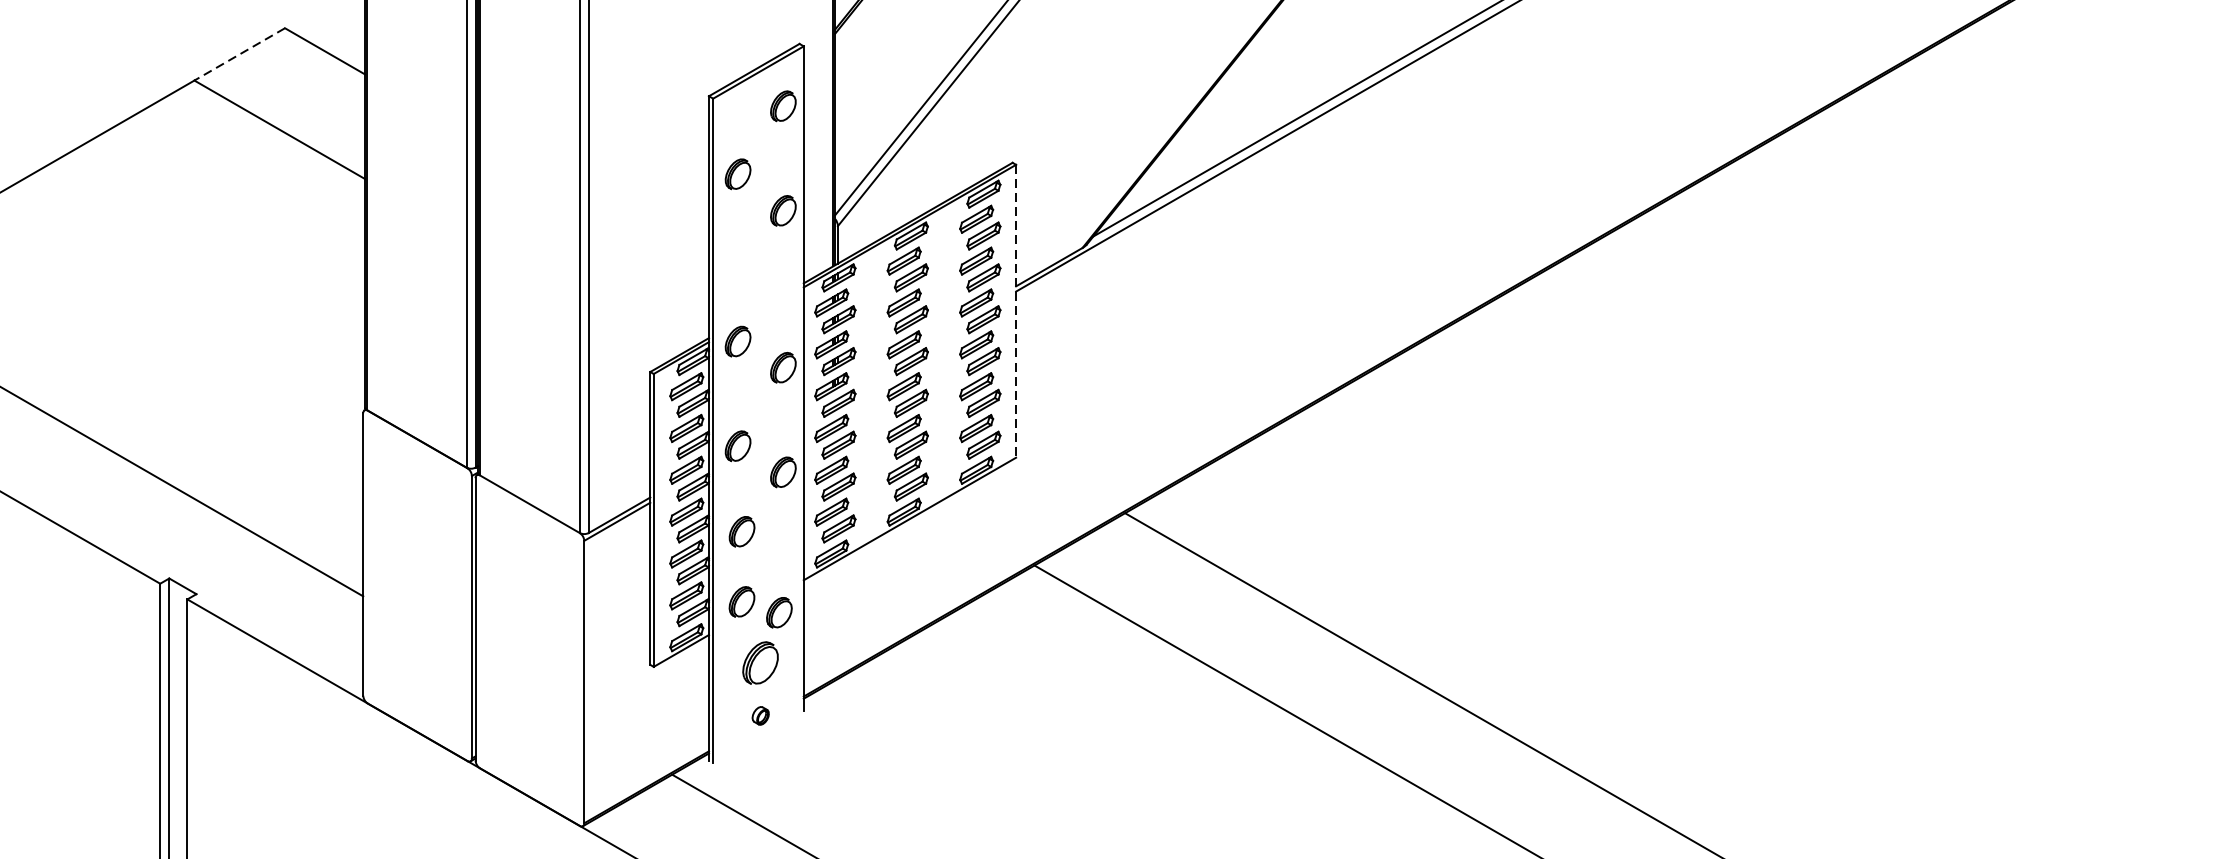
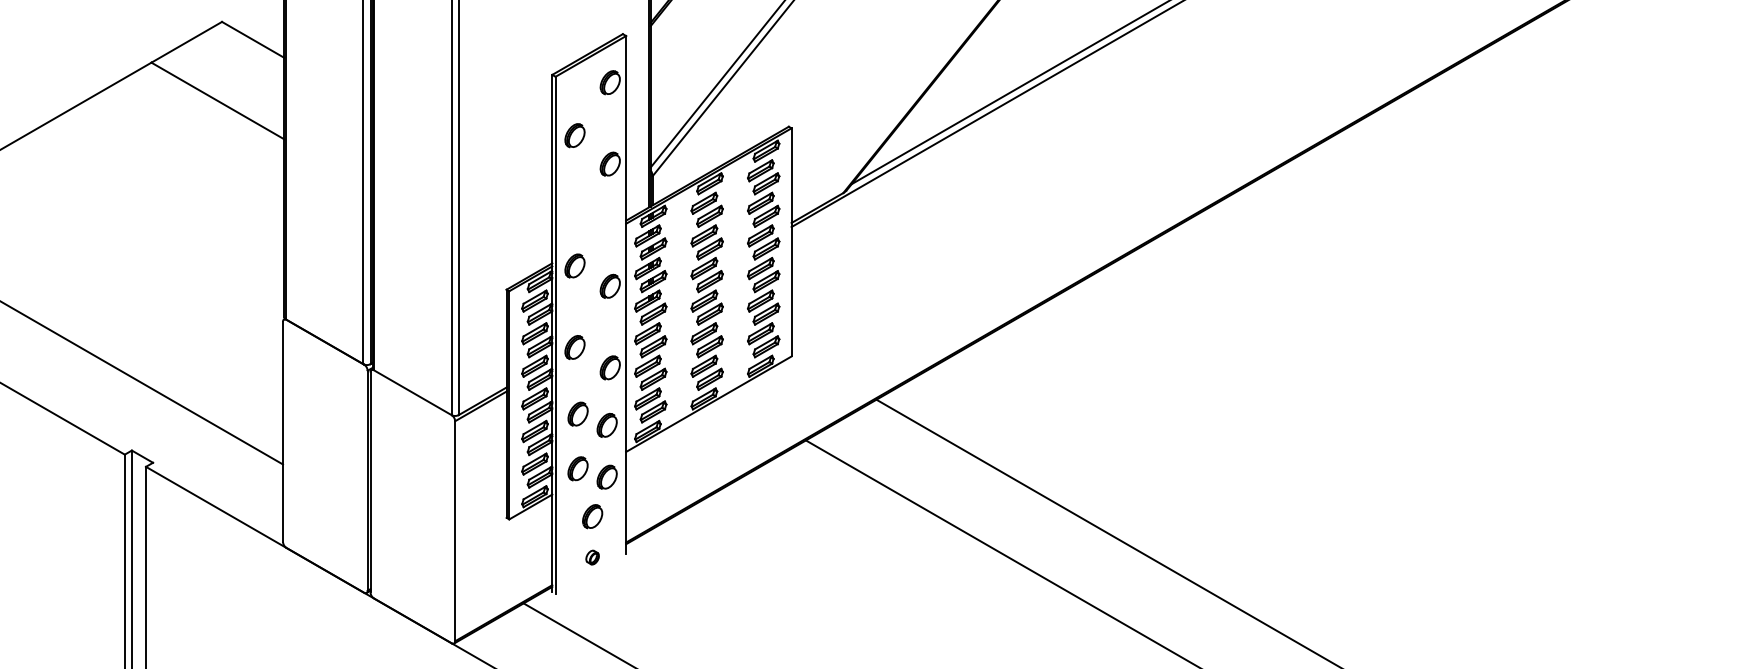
line: (239, 54) -> (186, 42), dashed -> solid
line: (1016, 311) -> (791, 242), dashed -> solid
part: (778, 545) -> (606, 424), added
part: (760, 663) -> (592, 516), size x0.71

